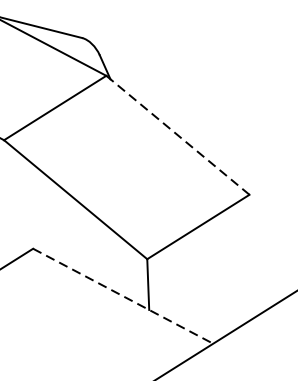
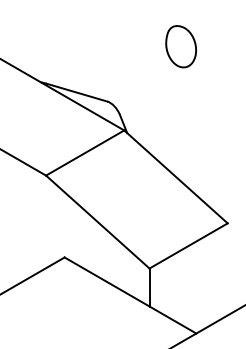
line: (177, 134) -> (175, 176), dashed -> solid
line: (123, 296) -> (130, 295), dashed -> solid

